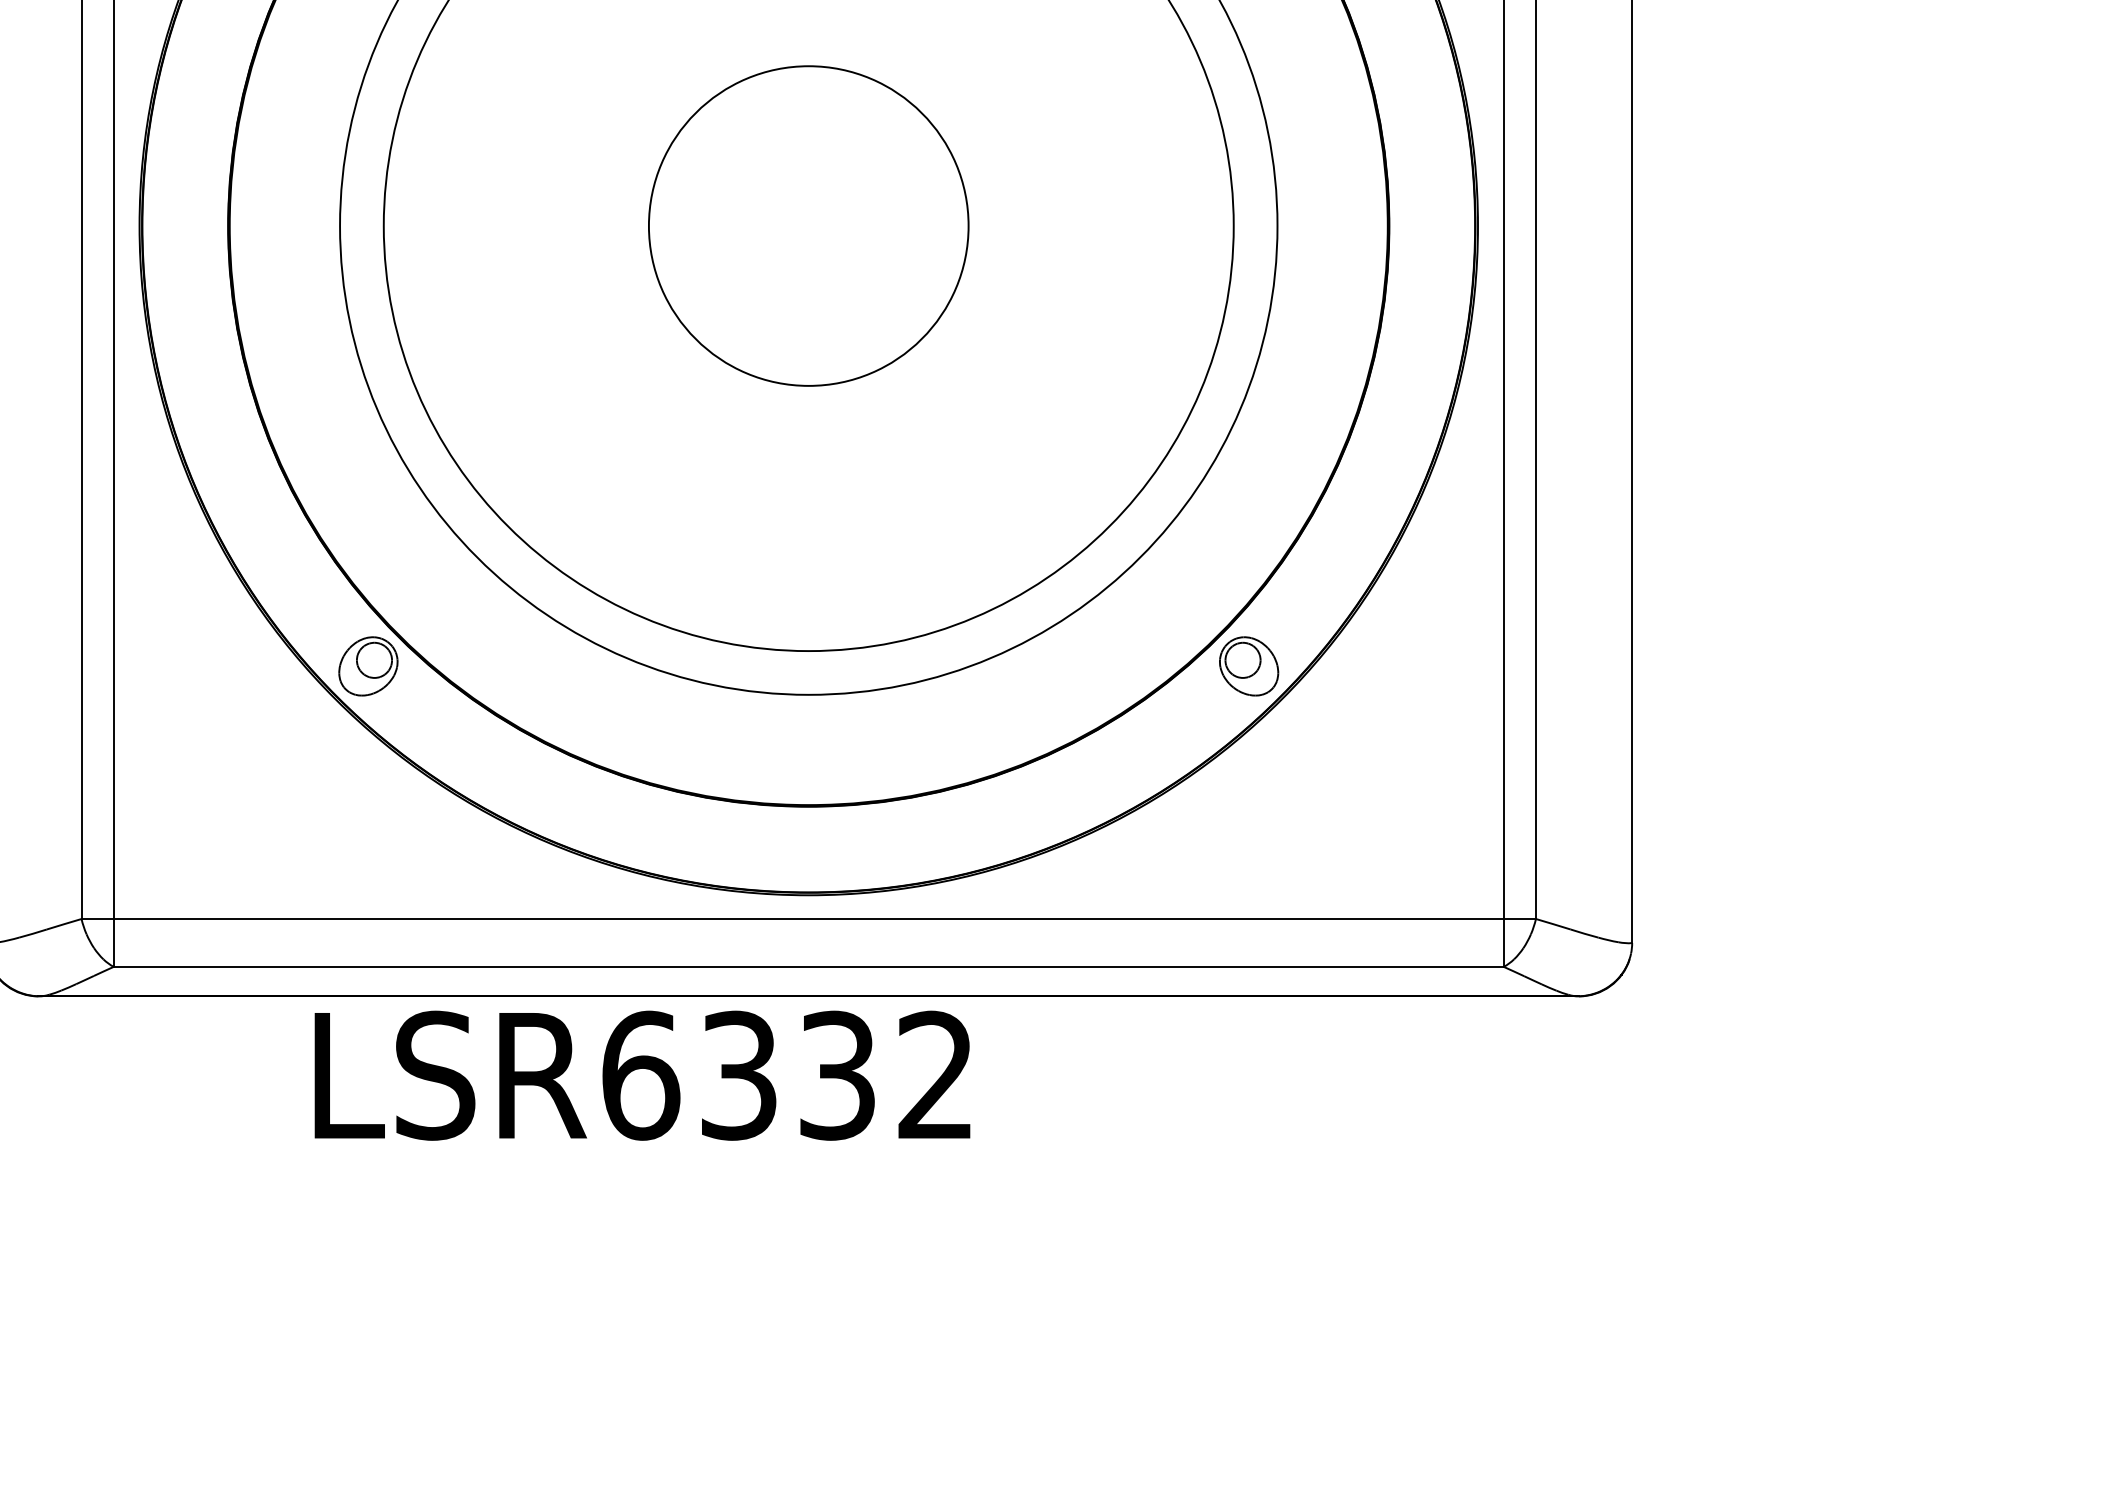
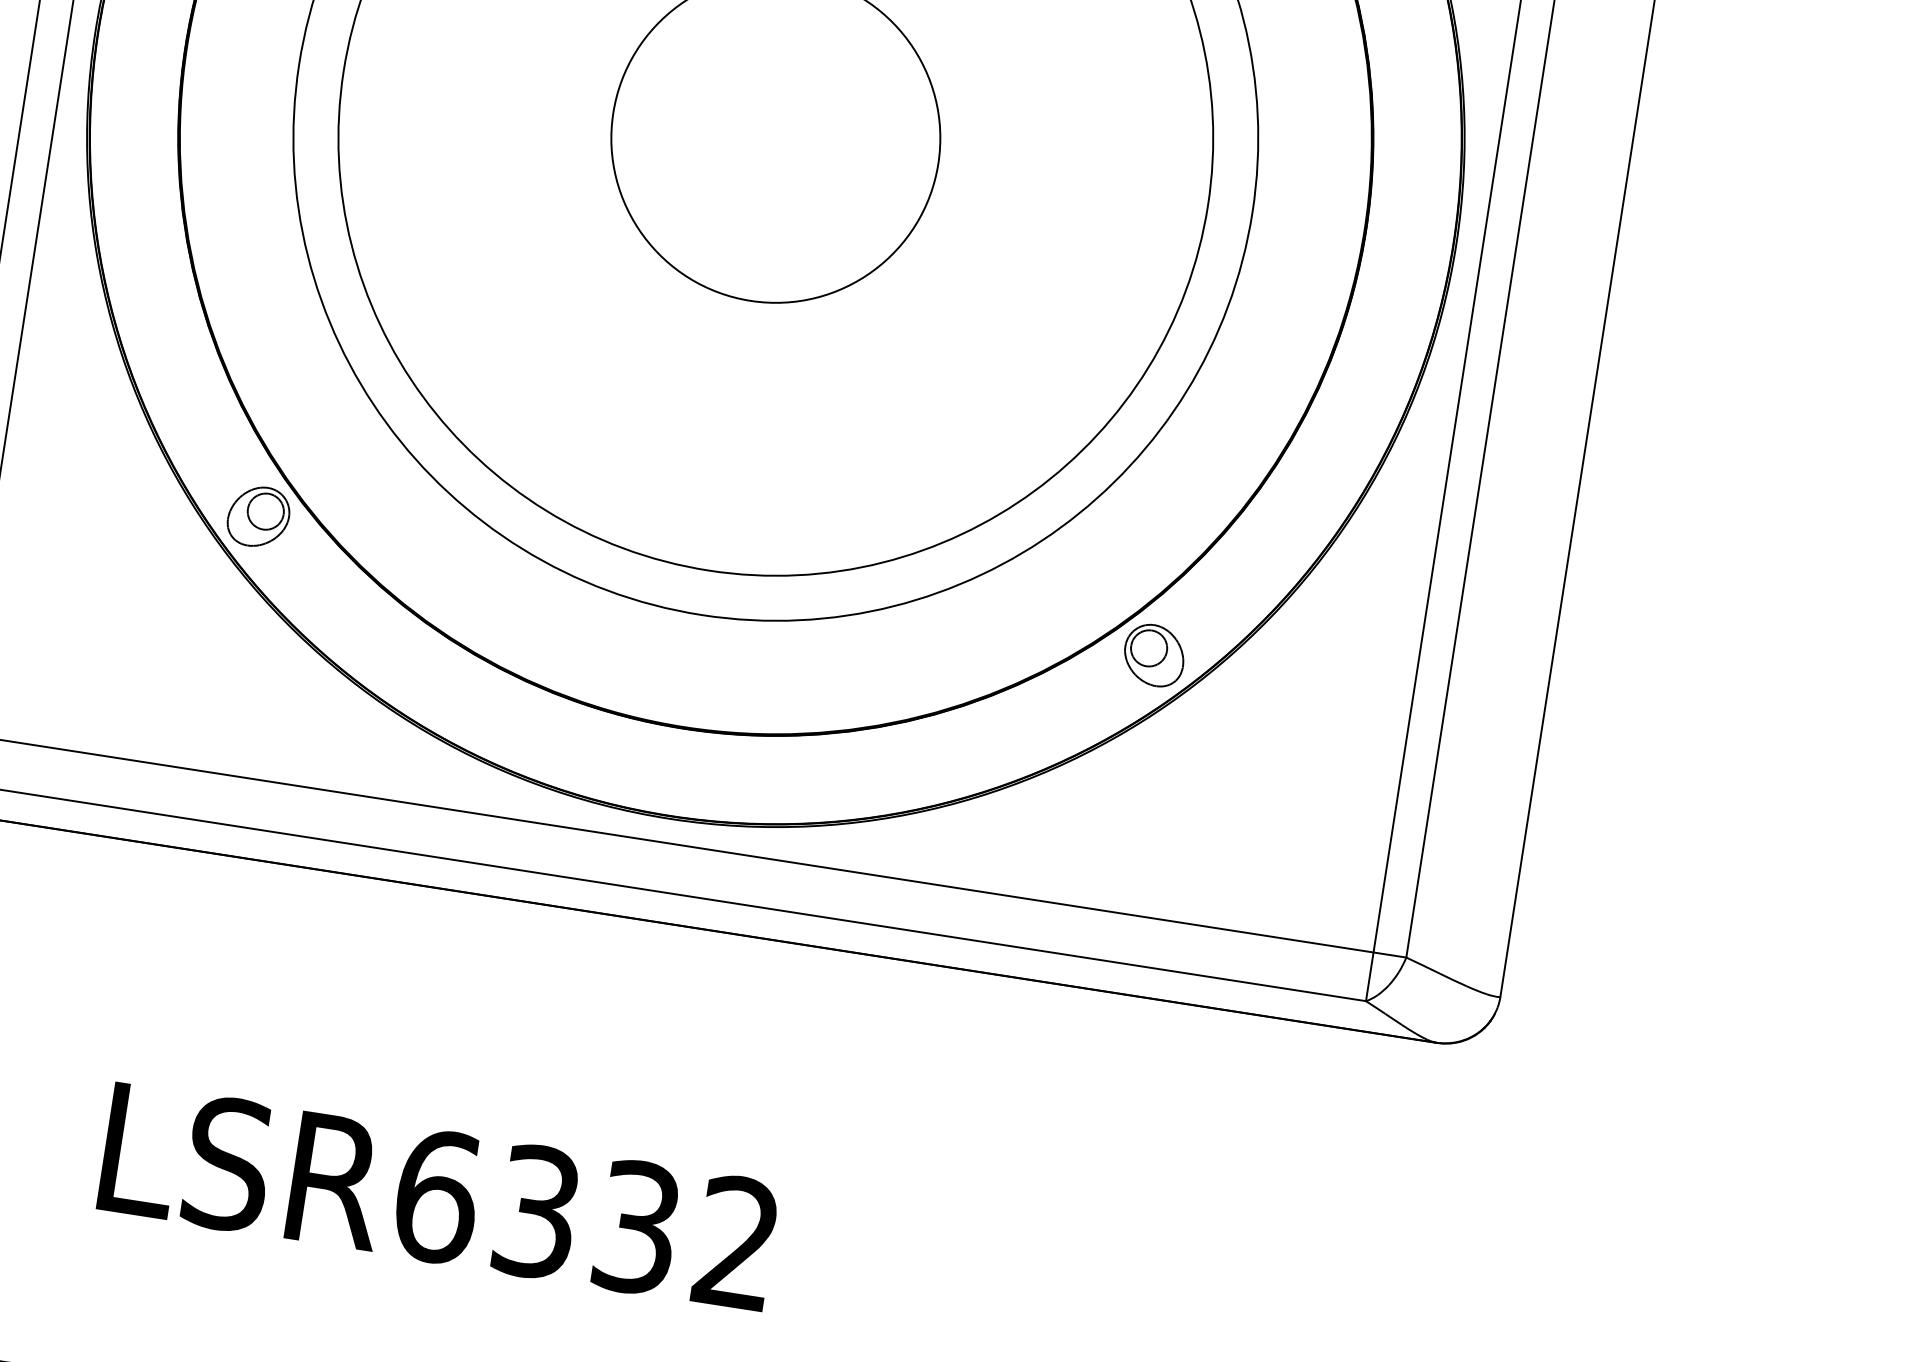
text: (642, 1075) -> (438, 1196), moved

